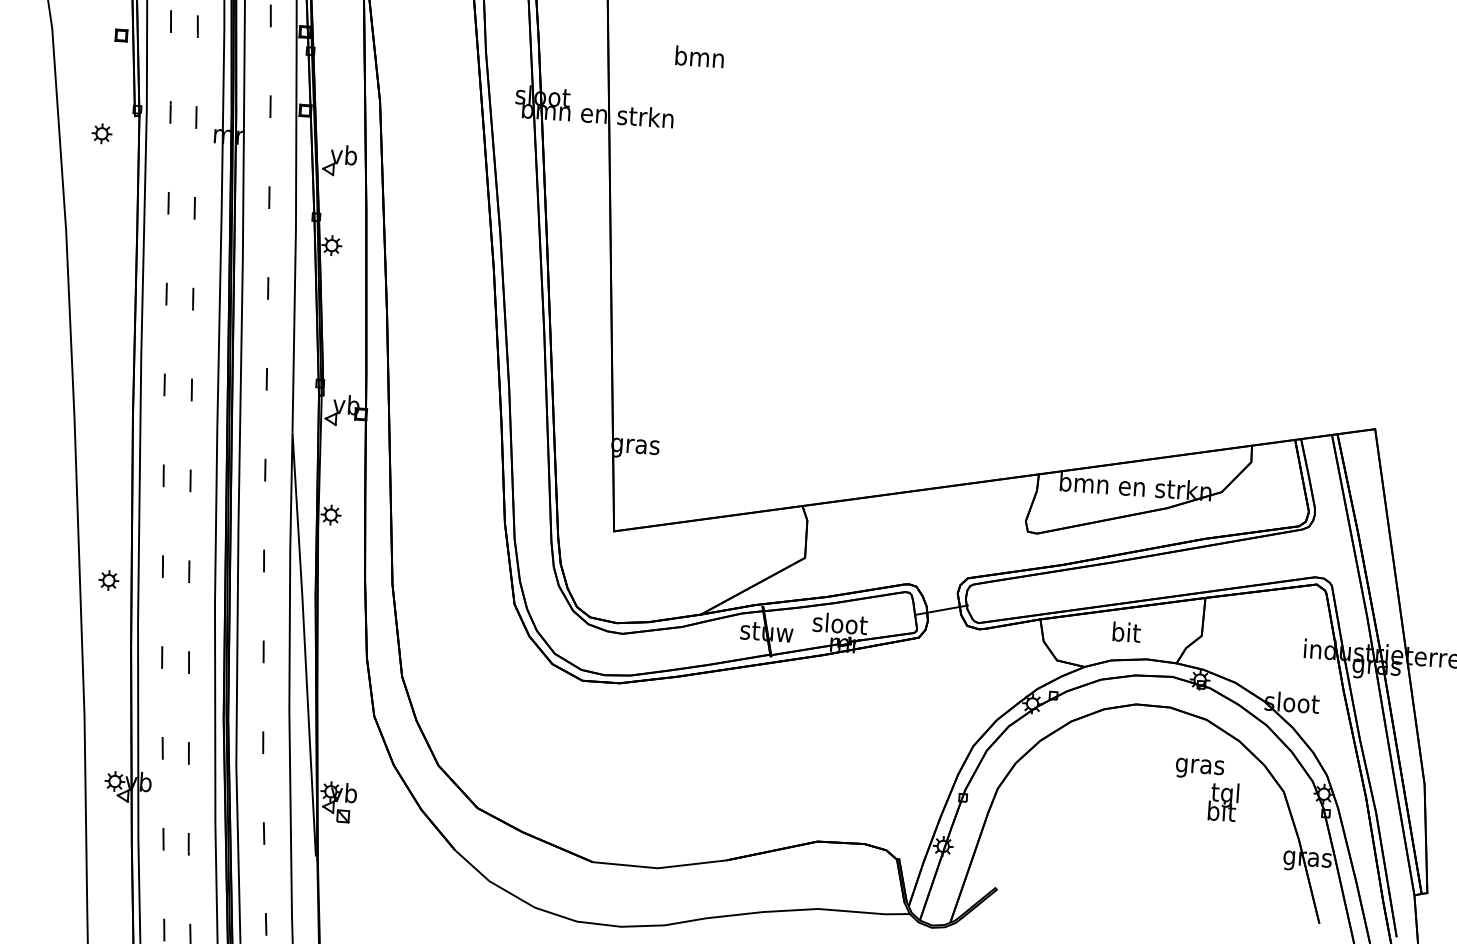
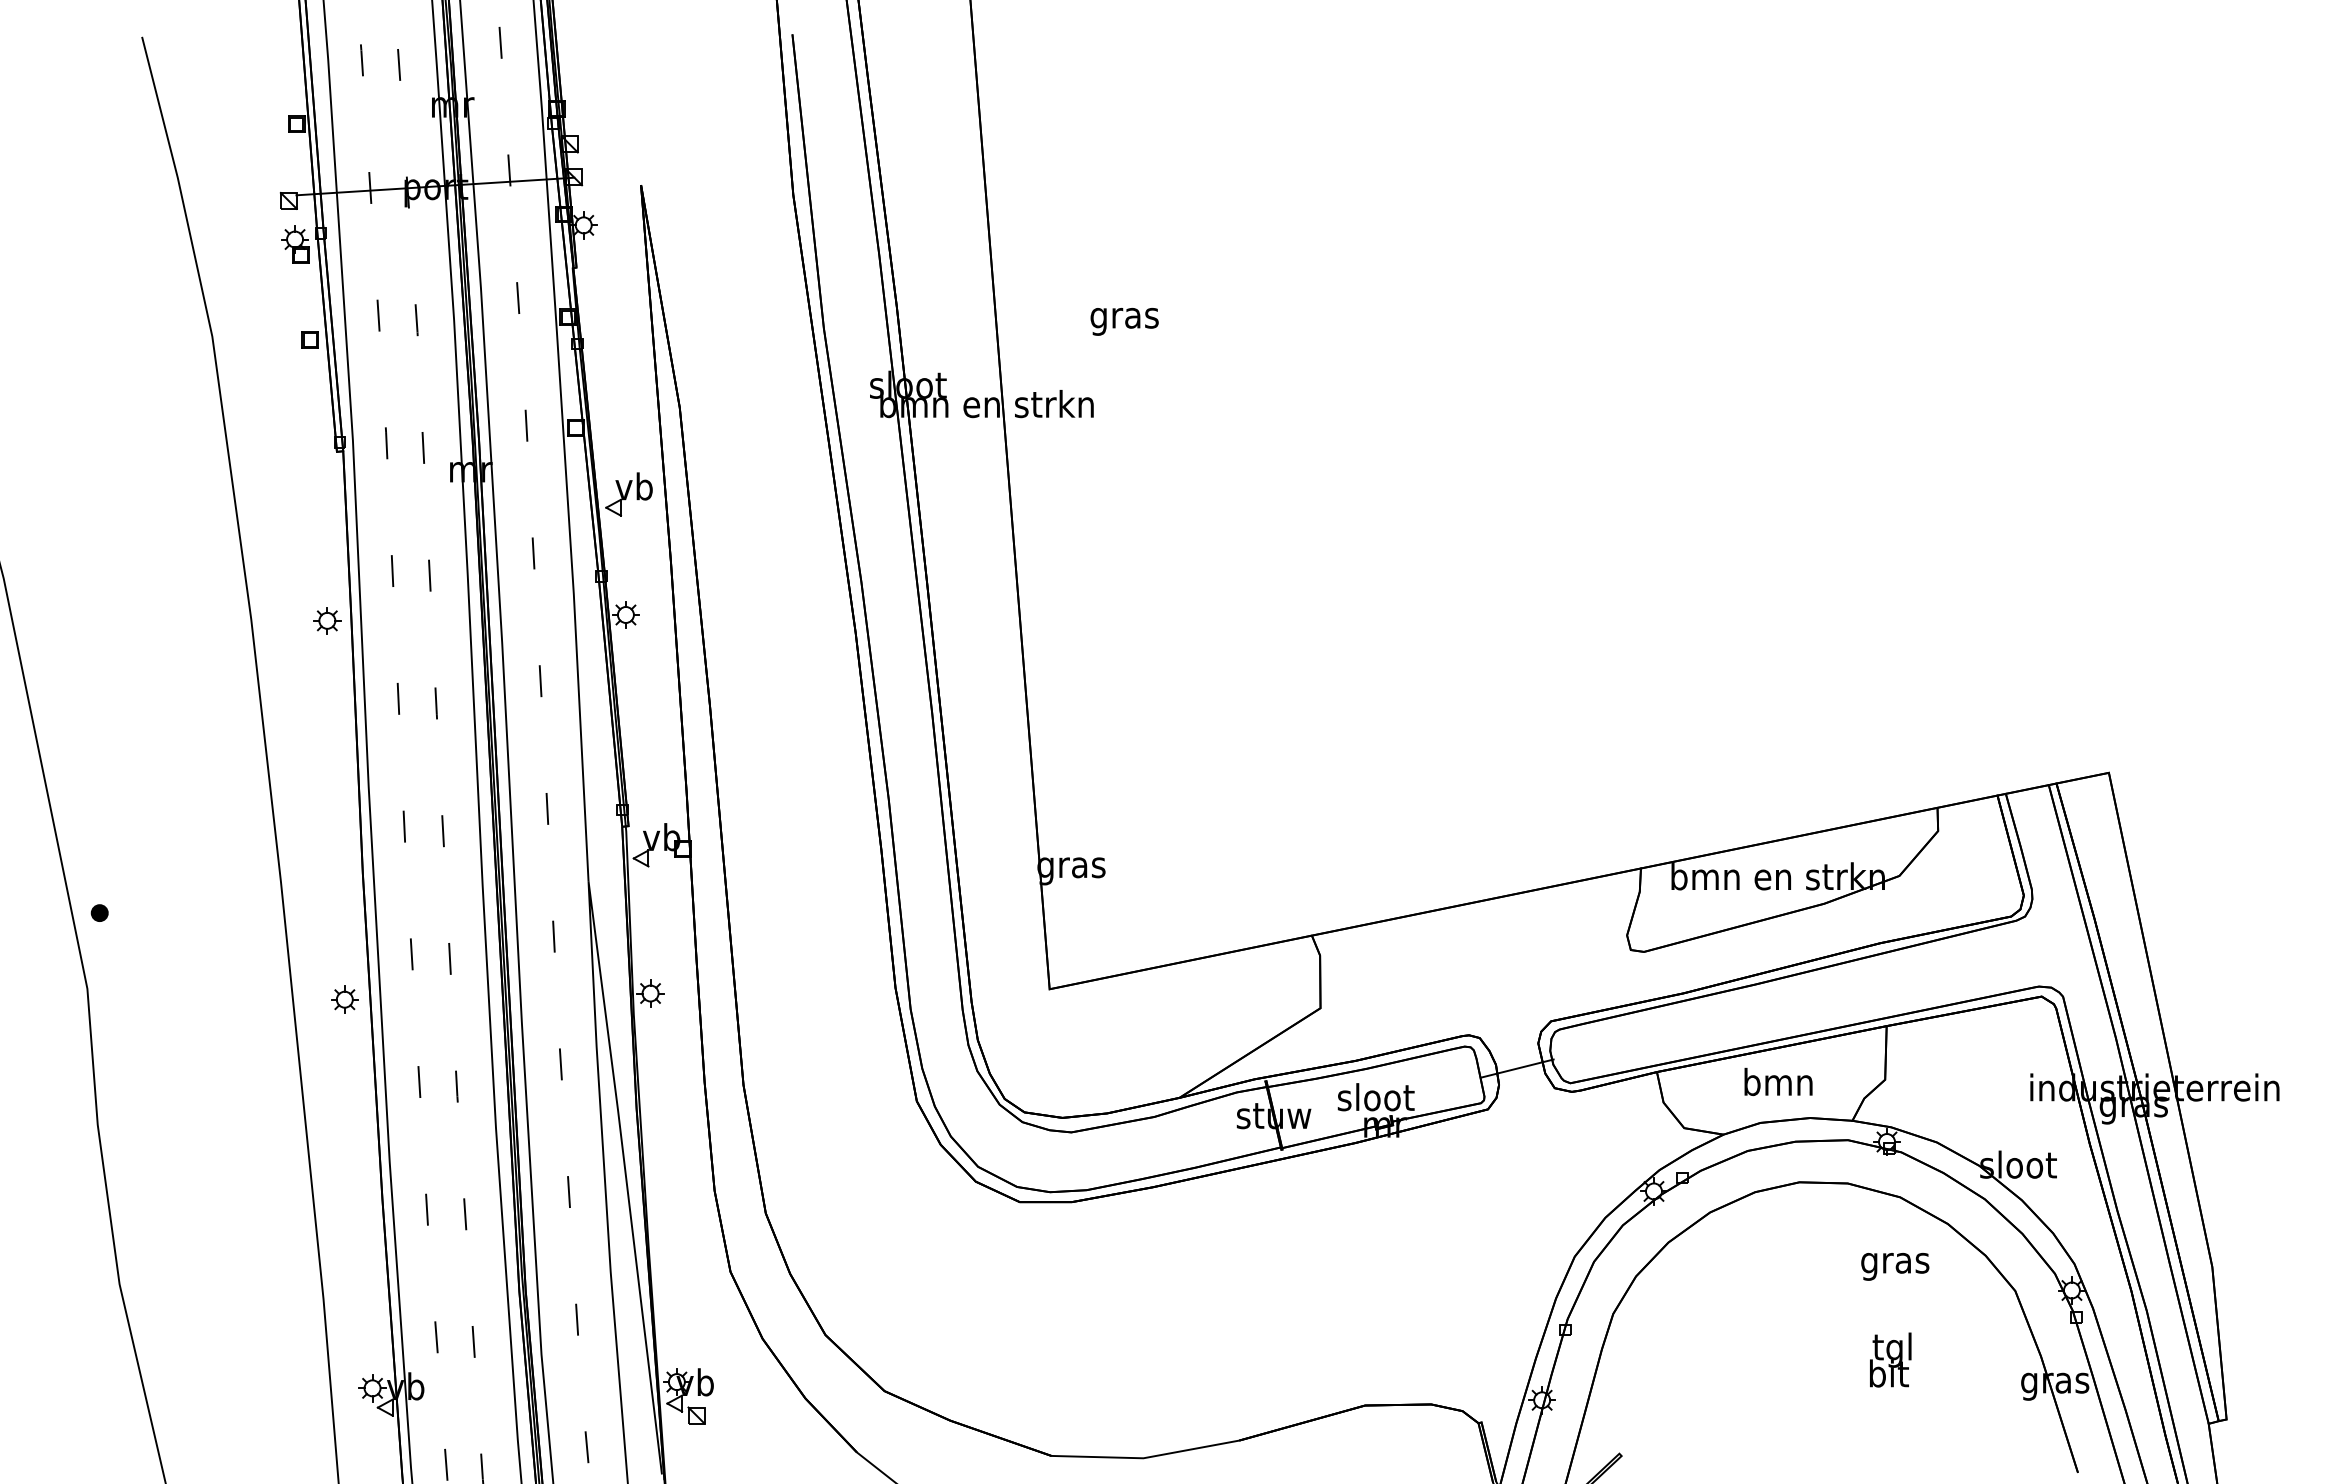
text: (699, 58) -> (1124, 317), bmn -> gras
part: (102, 133) -> (327, 620), moved
part: (108, 580) -> (344, 999), moved
text: (1126, 631) -> (1778, 1081), bit -> bmn
text: (1223, 801) -> (1890, 1359), moved

